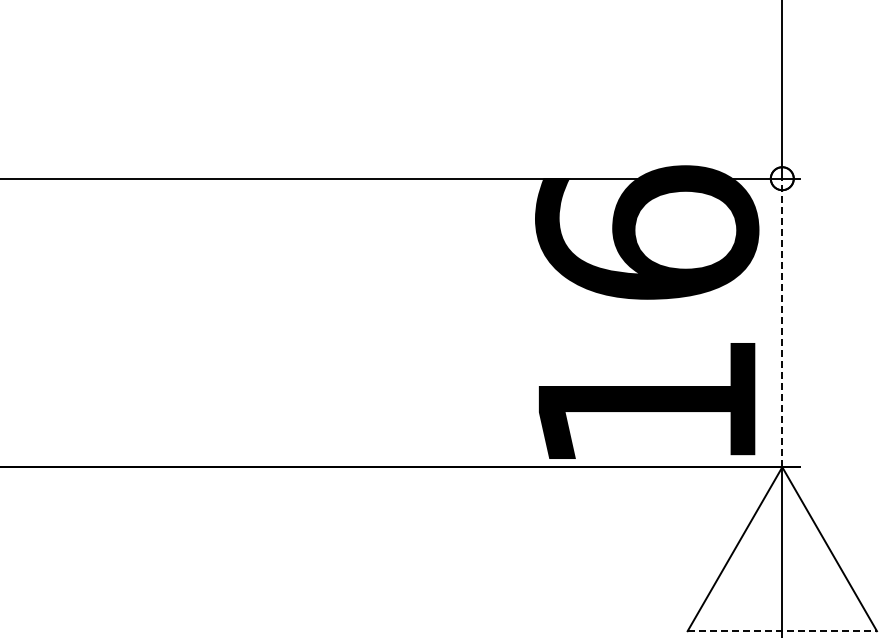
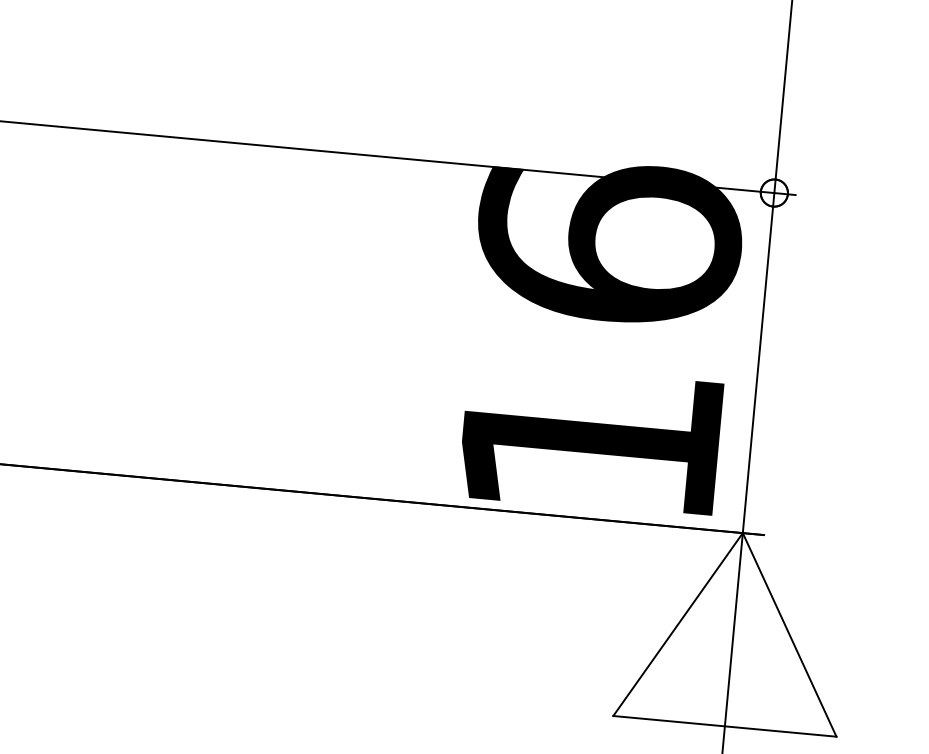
line: (782, 322) -> (758, 362), dashed -> solid
line: (782, 631) -> (725, 726), dashed -> solid

